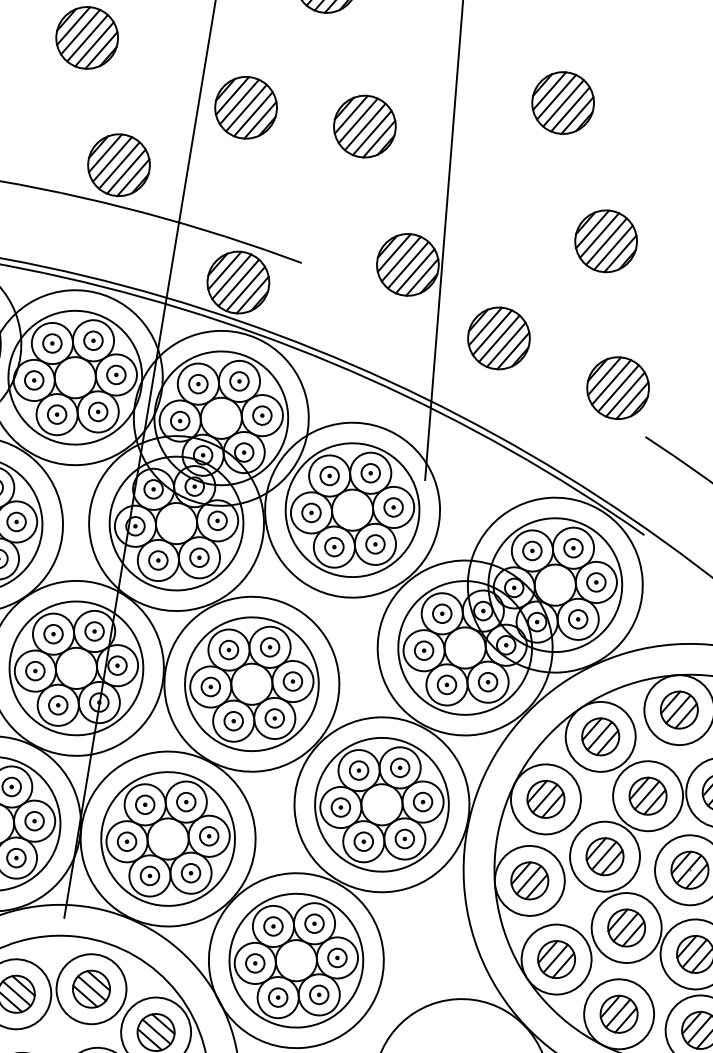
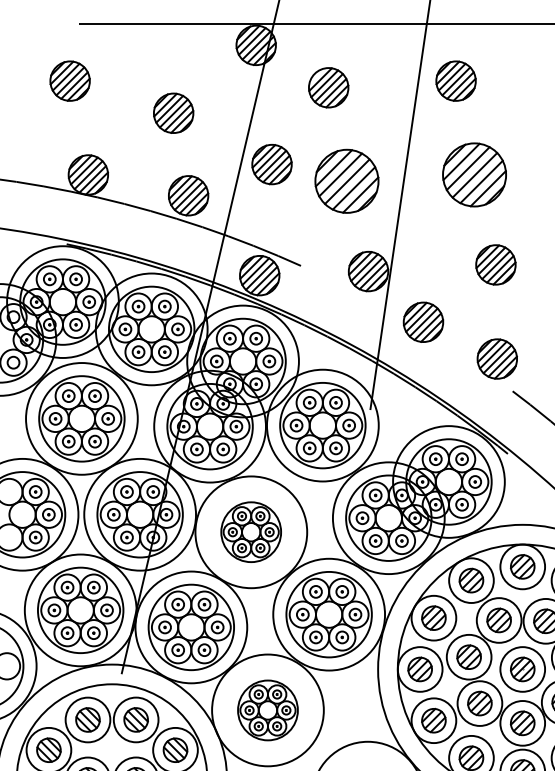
part: (561, 102) -> (473, 174), size x1.6
part: (364, 126) -> (346, 181), size x1.6
part: (250, 683) -> (250, 531), size x0.7
part: (295, 960) -> (267, 710), size x0.7

